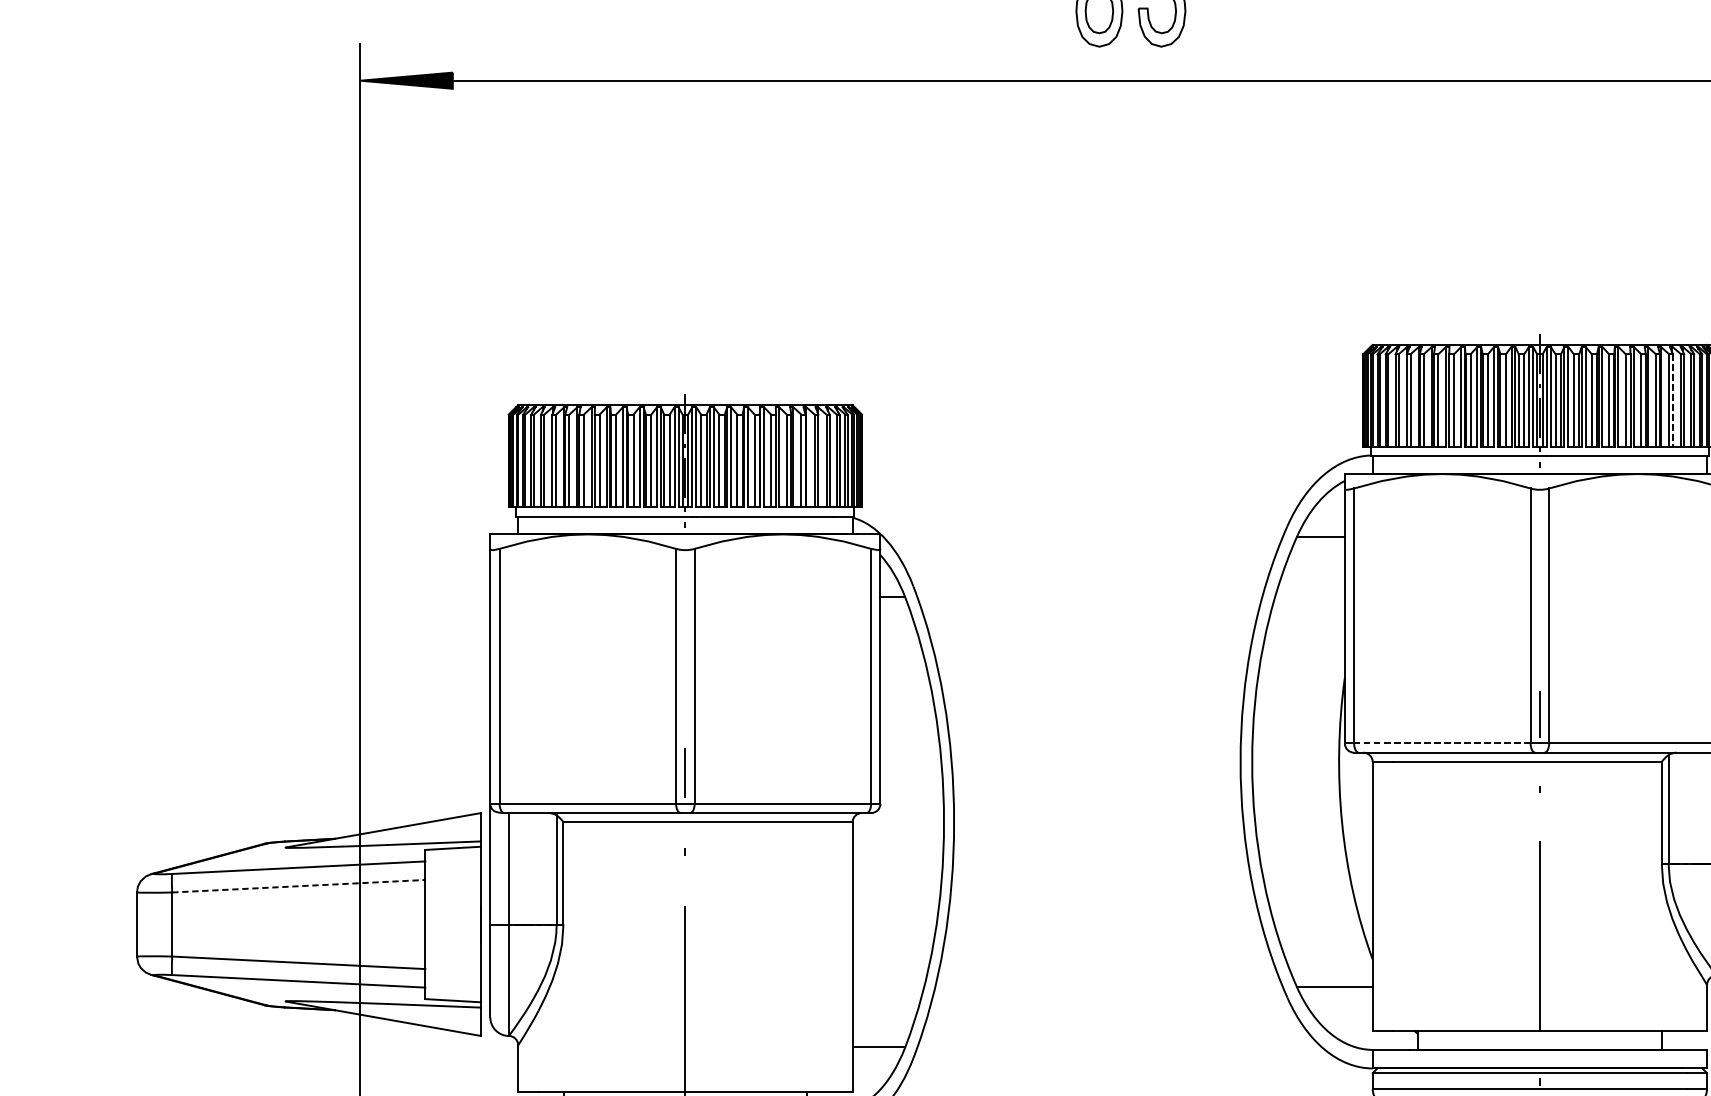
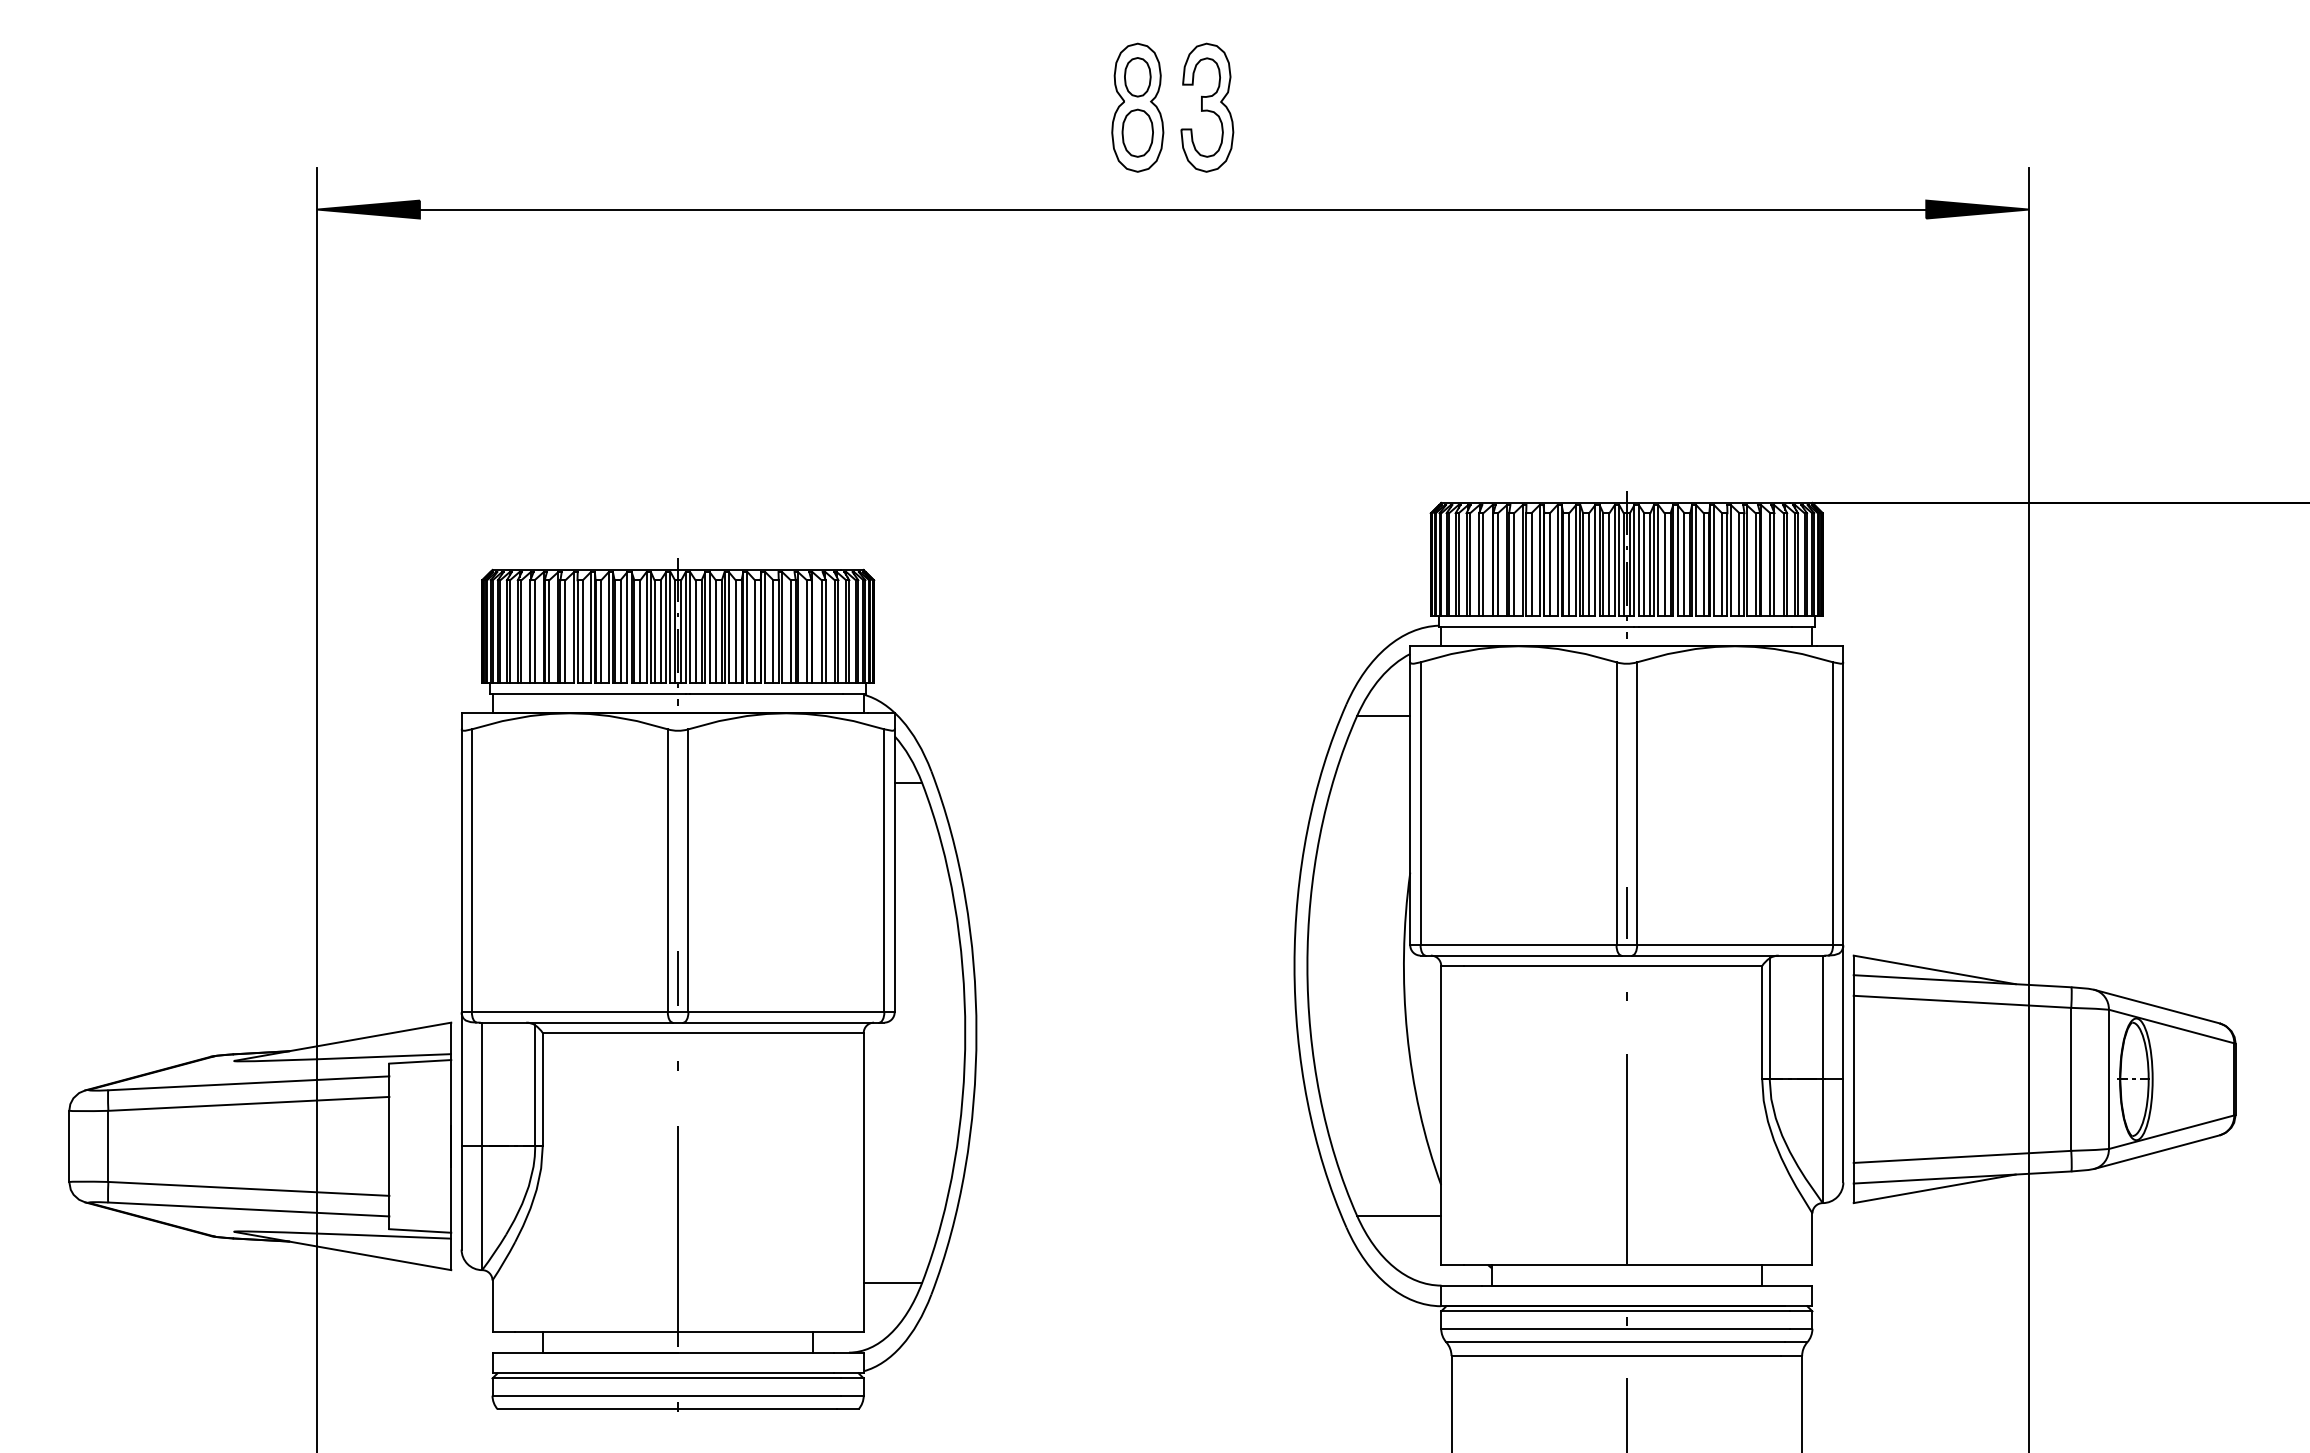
line: (1672, 400) -> (1774, 564), dashed -> solid
line: (1442, 743) -> (1518, 945), dashed -> solid
line: (298, 885) -> (248, 1103), dashed -> solid

